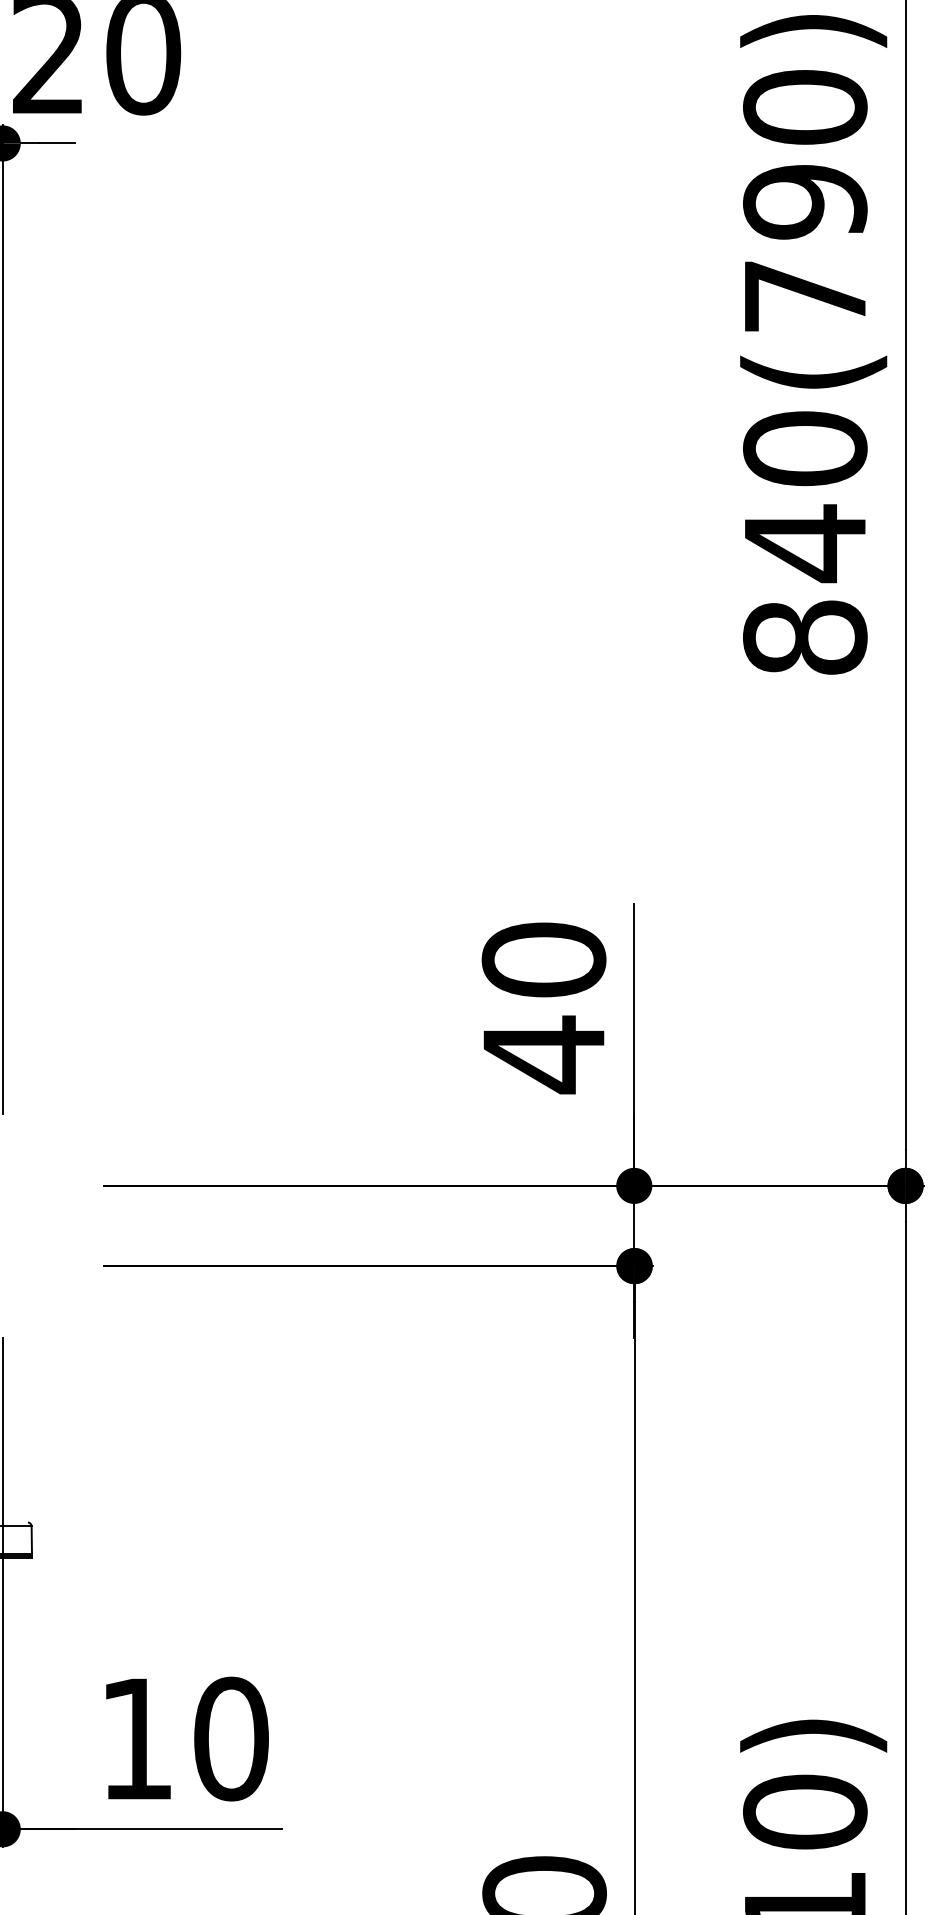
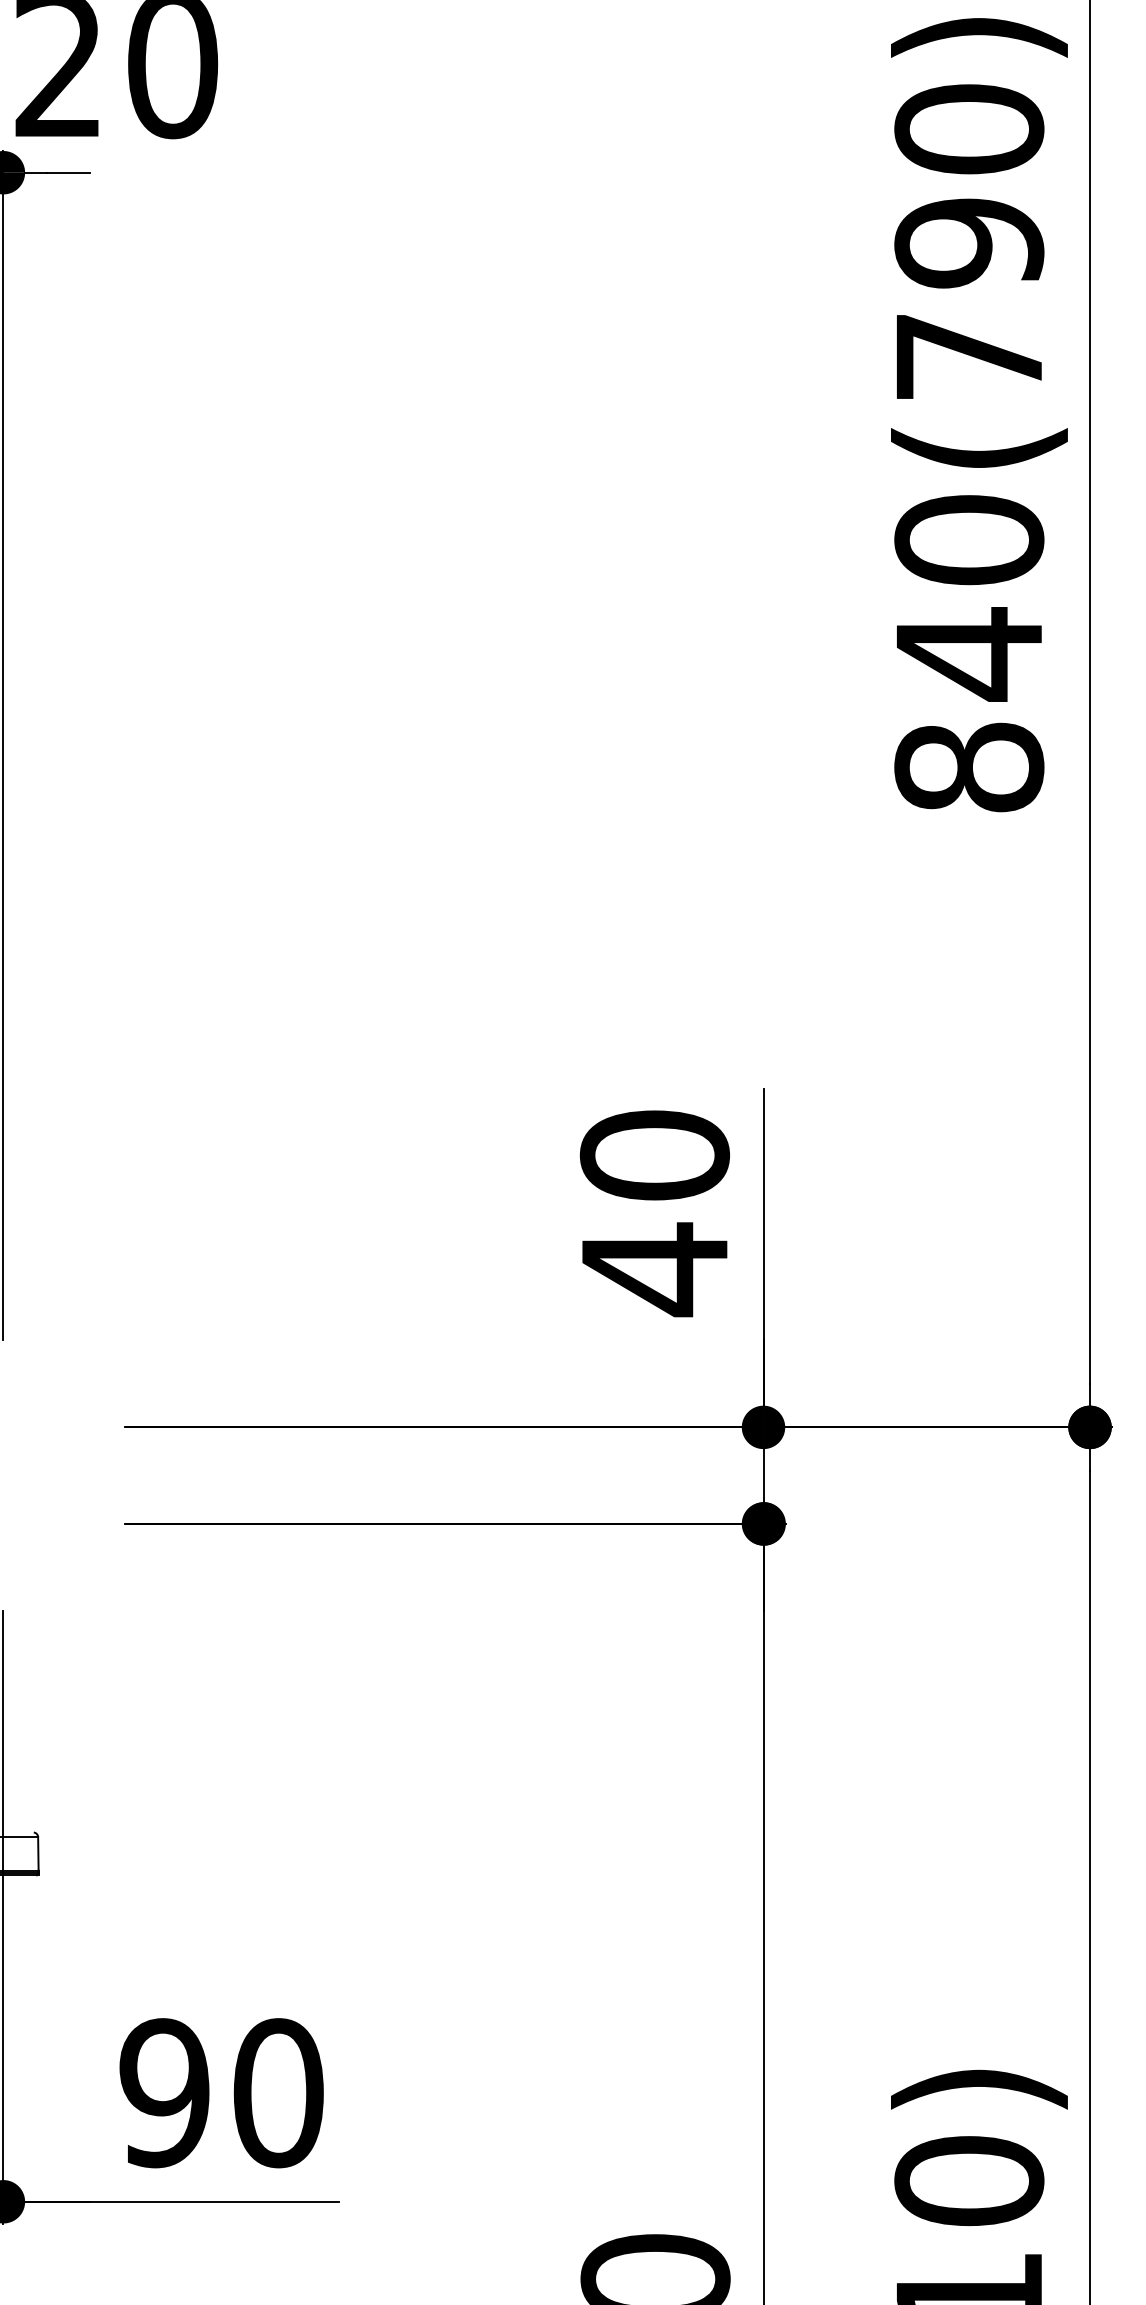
text: (136, 1738) -> (164, 2092), 10 -> 90

